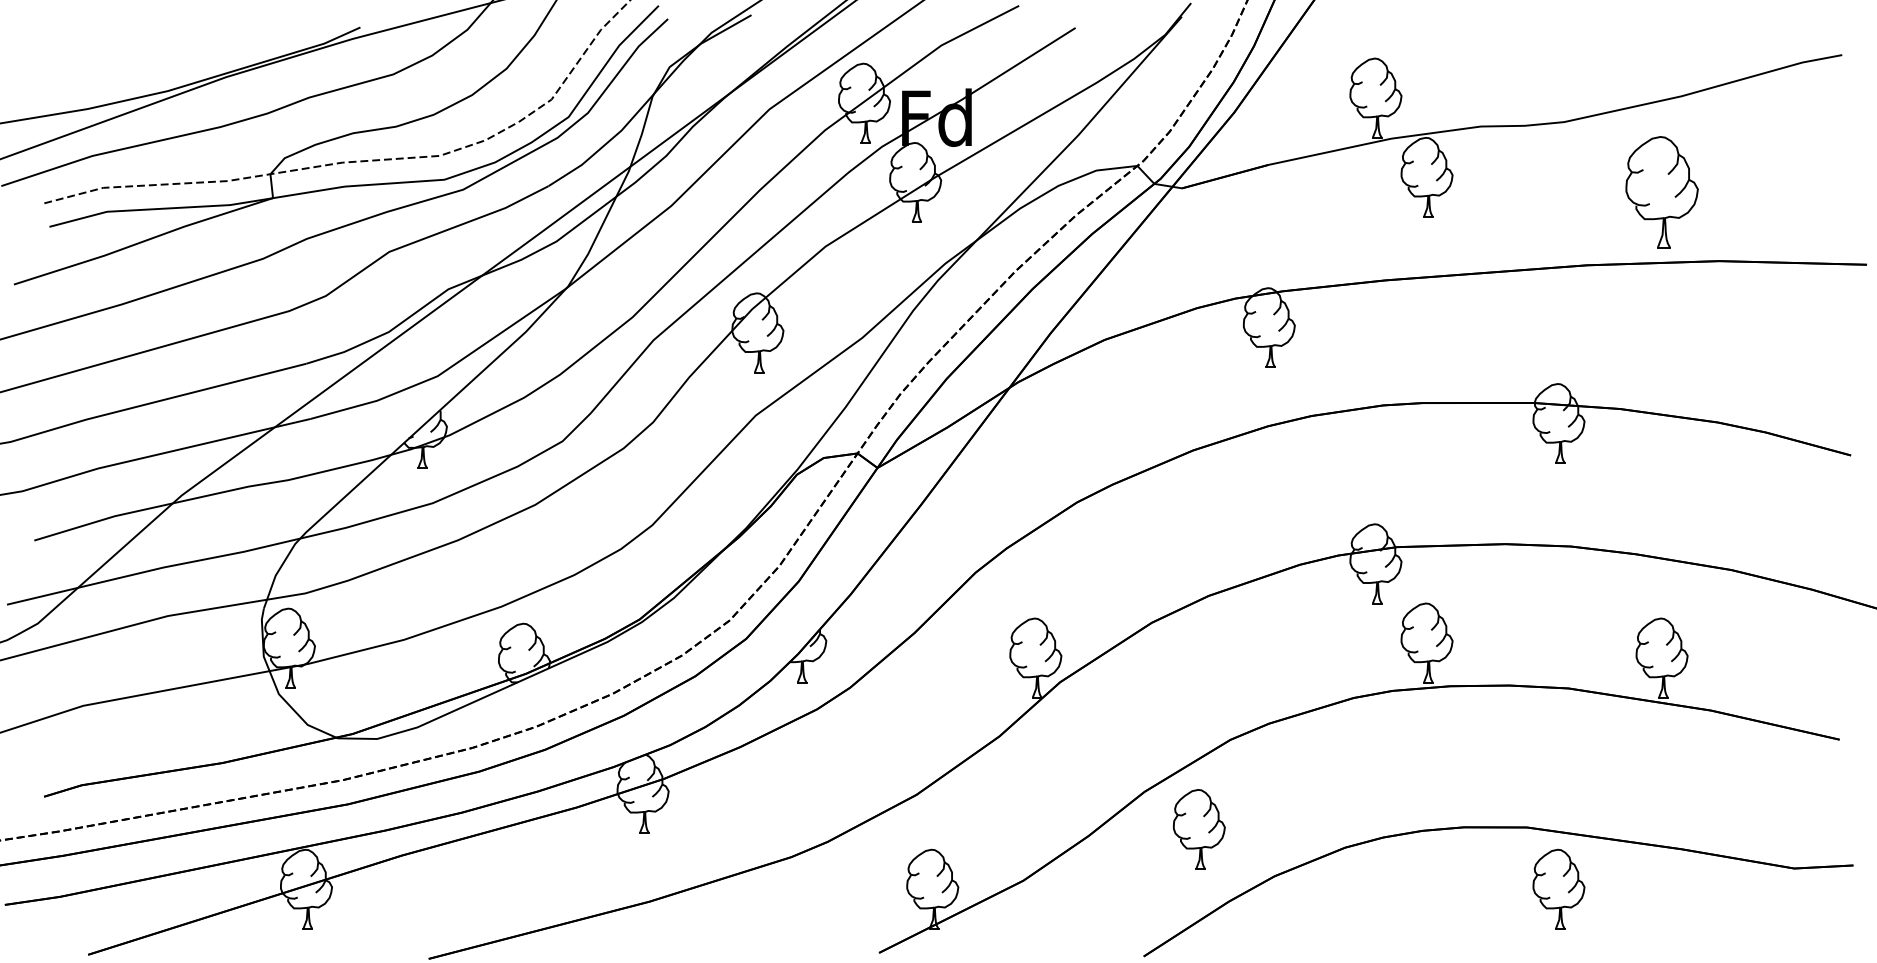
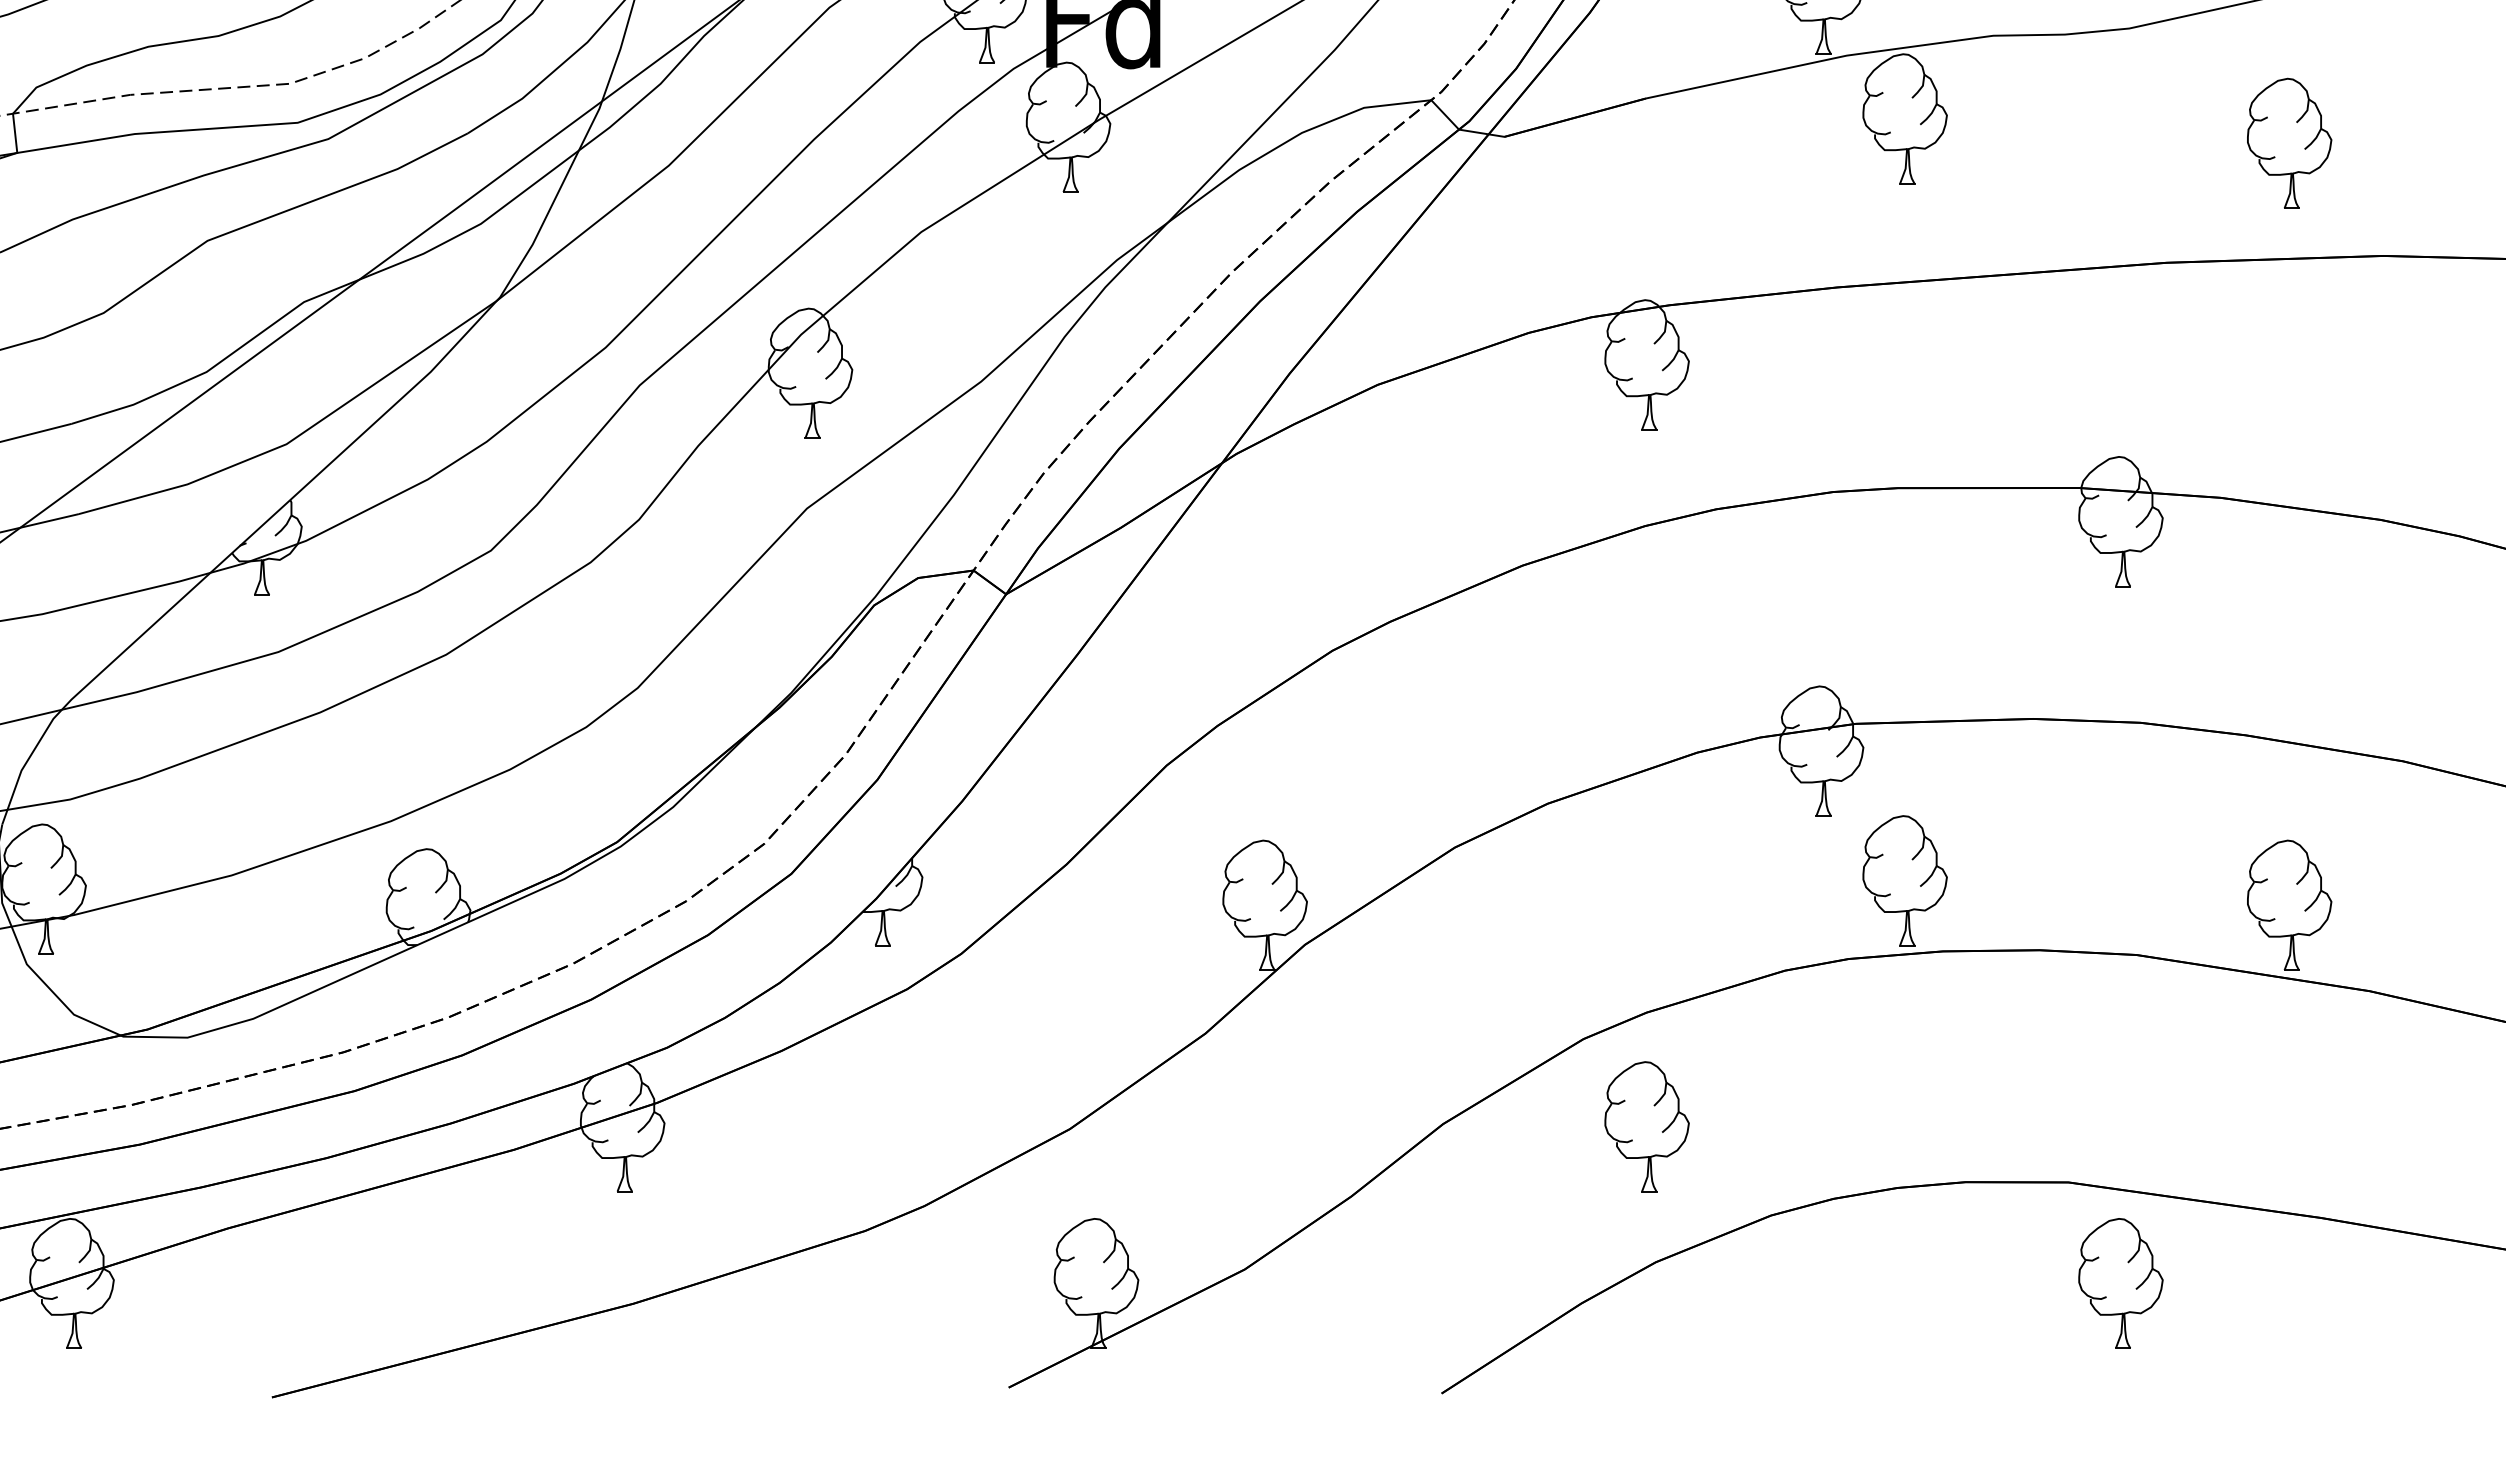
part: (1661, 192) -> (2288, 143), size x0.71
part: (1199, 829) -> (1647, 1126), moved

